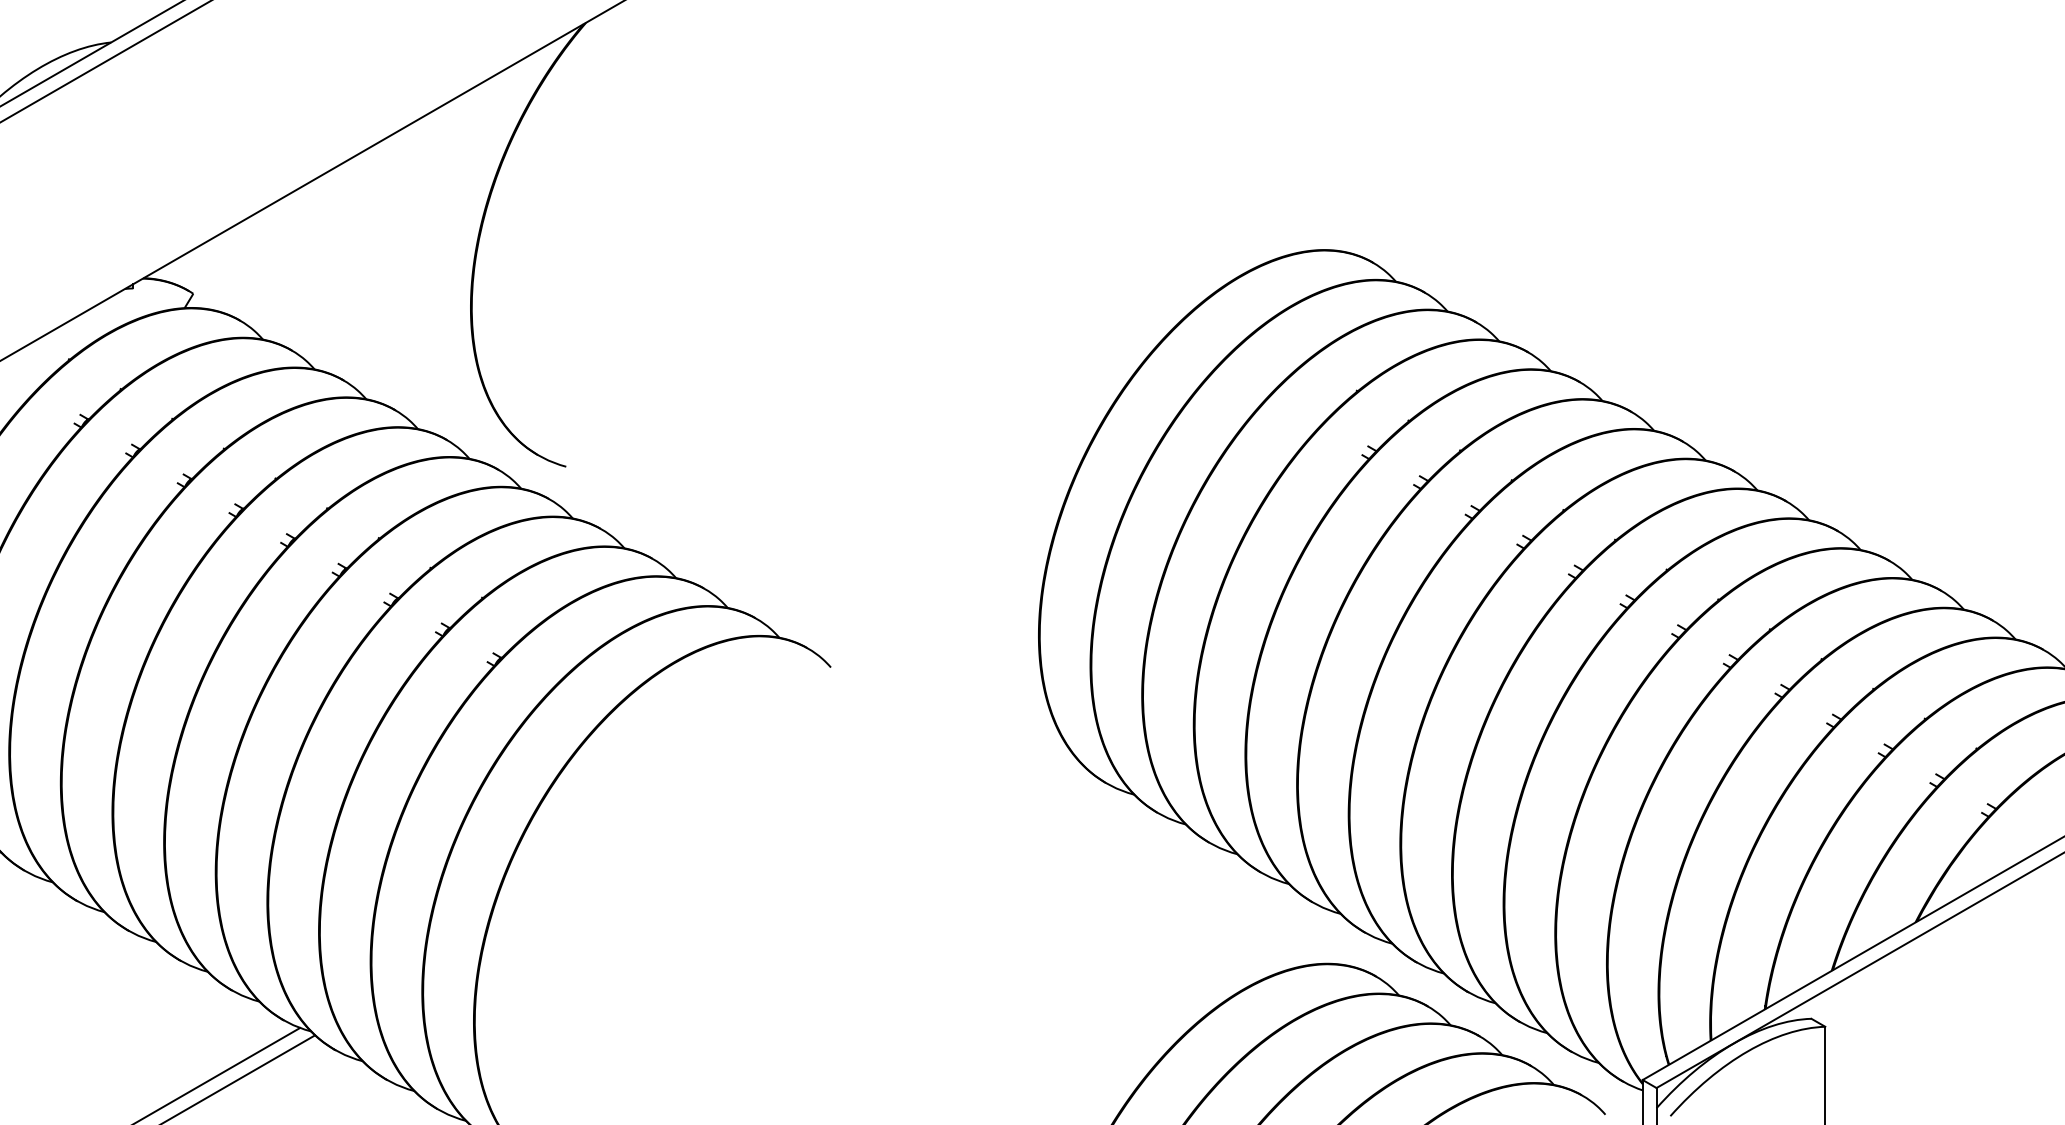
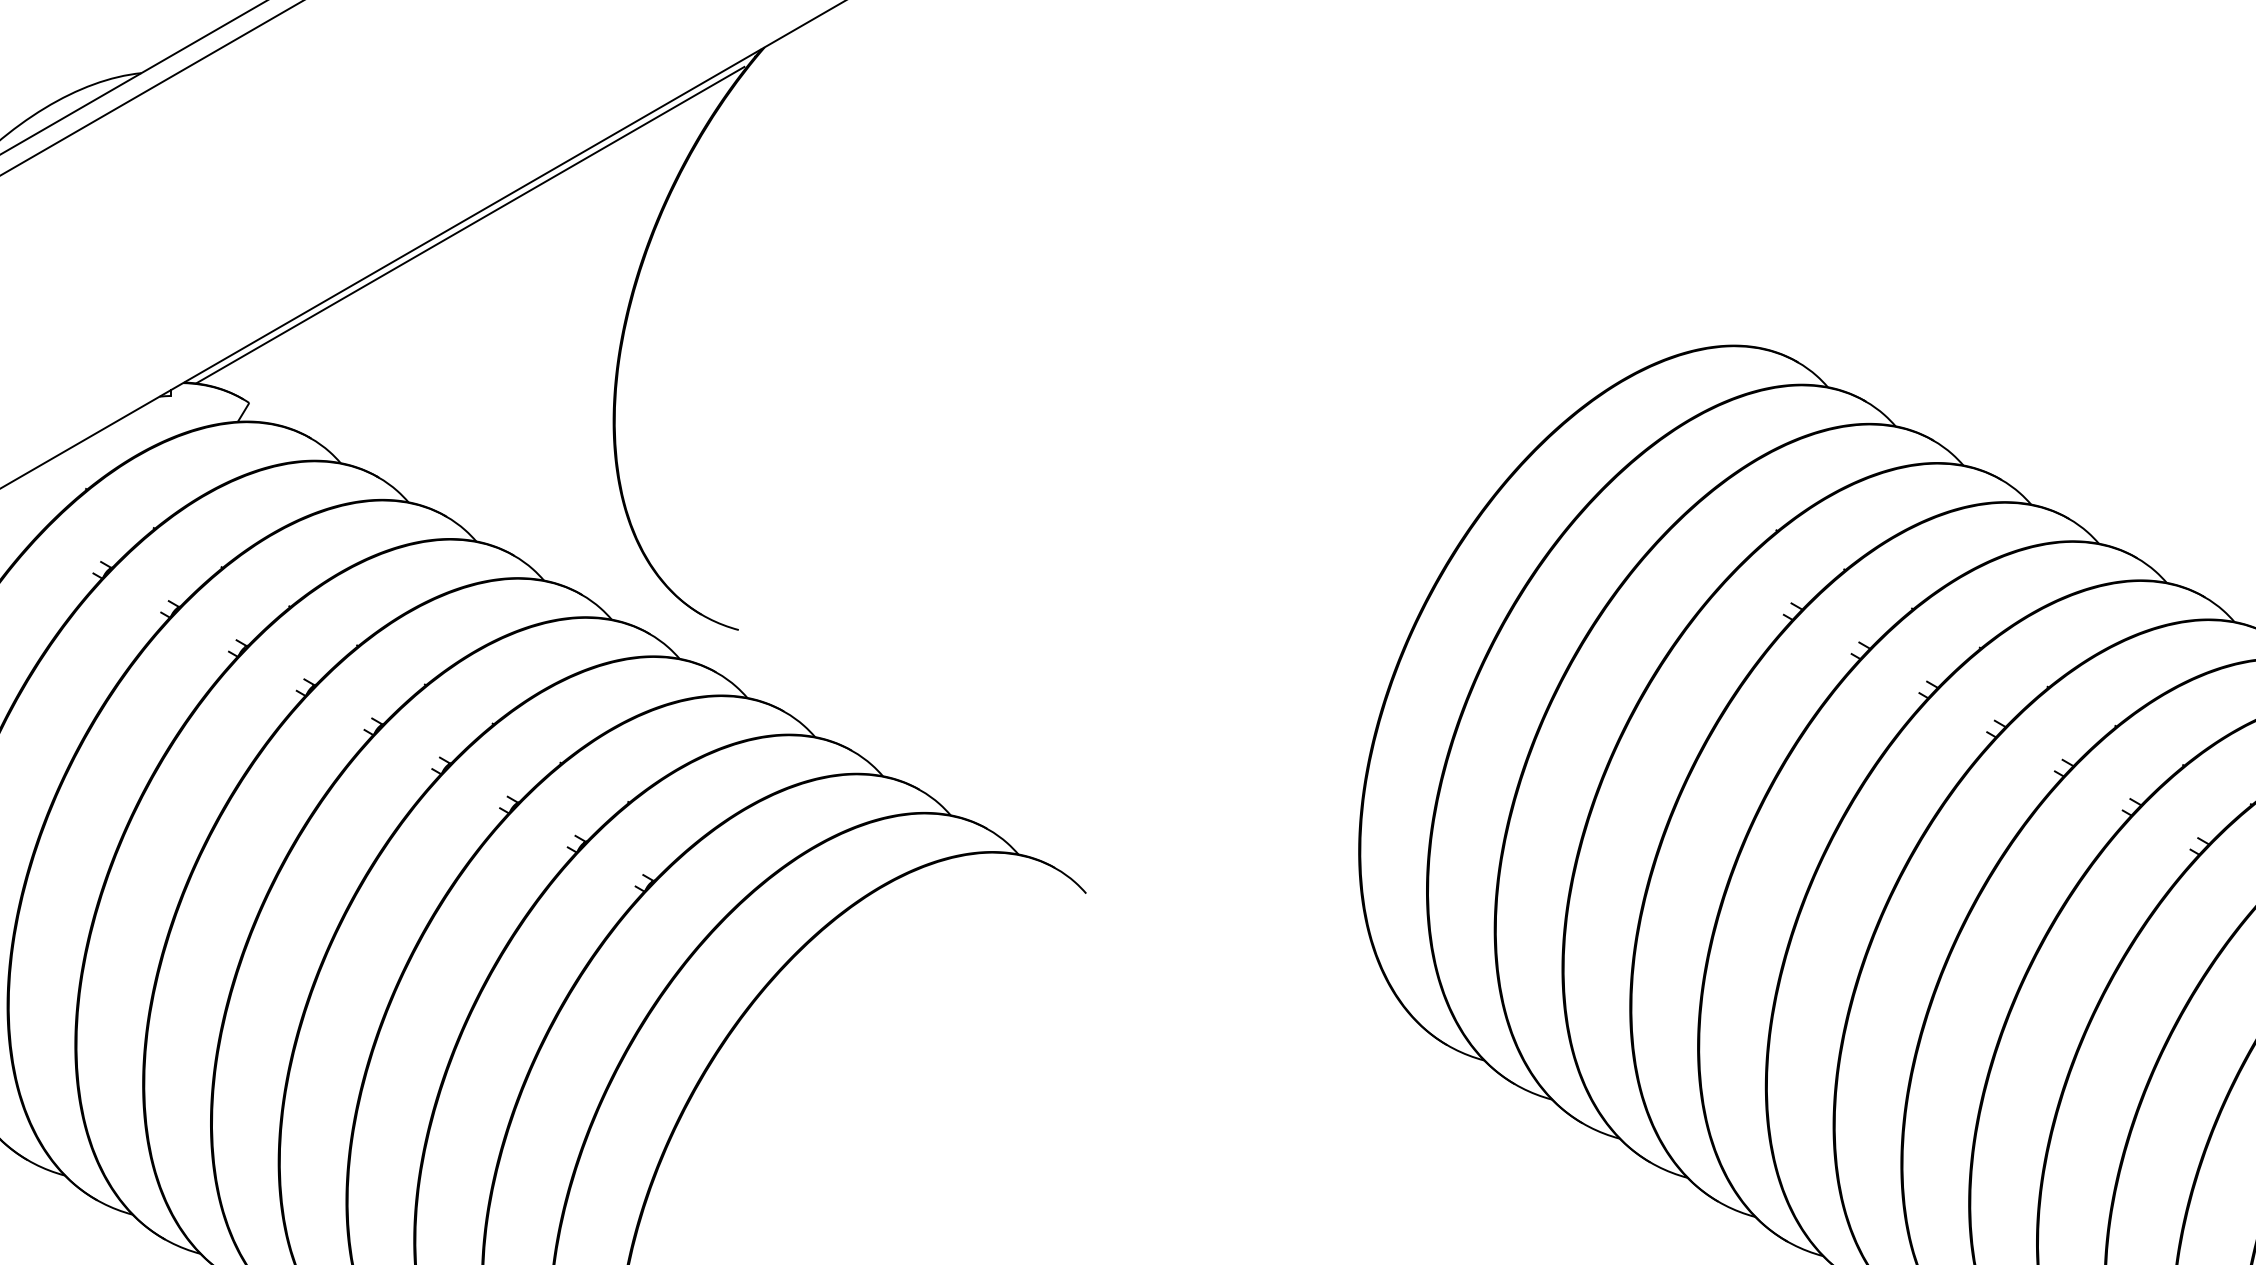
line: (361, 157) -> (470, 224), added

